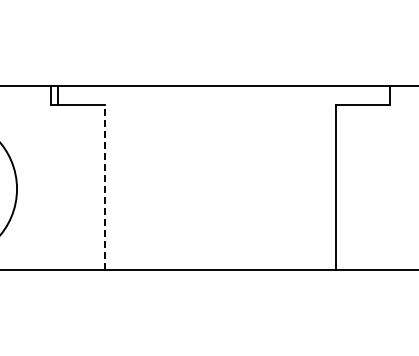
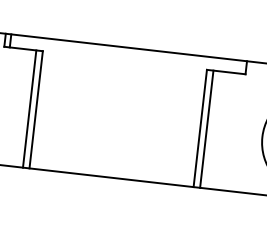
line: (95, 186) -> (29, 108), added
line: (345, 186) -> (207, 128), added
line: (104, 187) -> (35, 109), dashed -> solid

